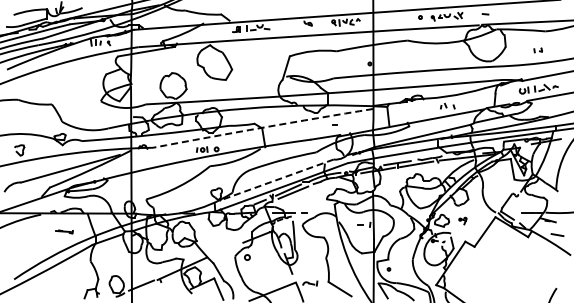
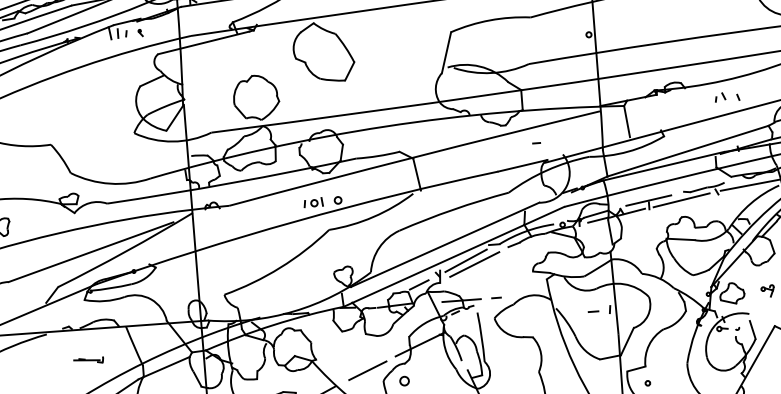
arc: (262, 127) -> (413, 157), dashed -> solid
line: (276, 180) -> (444, 245), dashed -> solid
line: (226, 249) -> (367, 370), added

